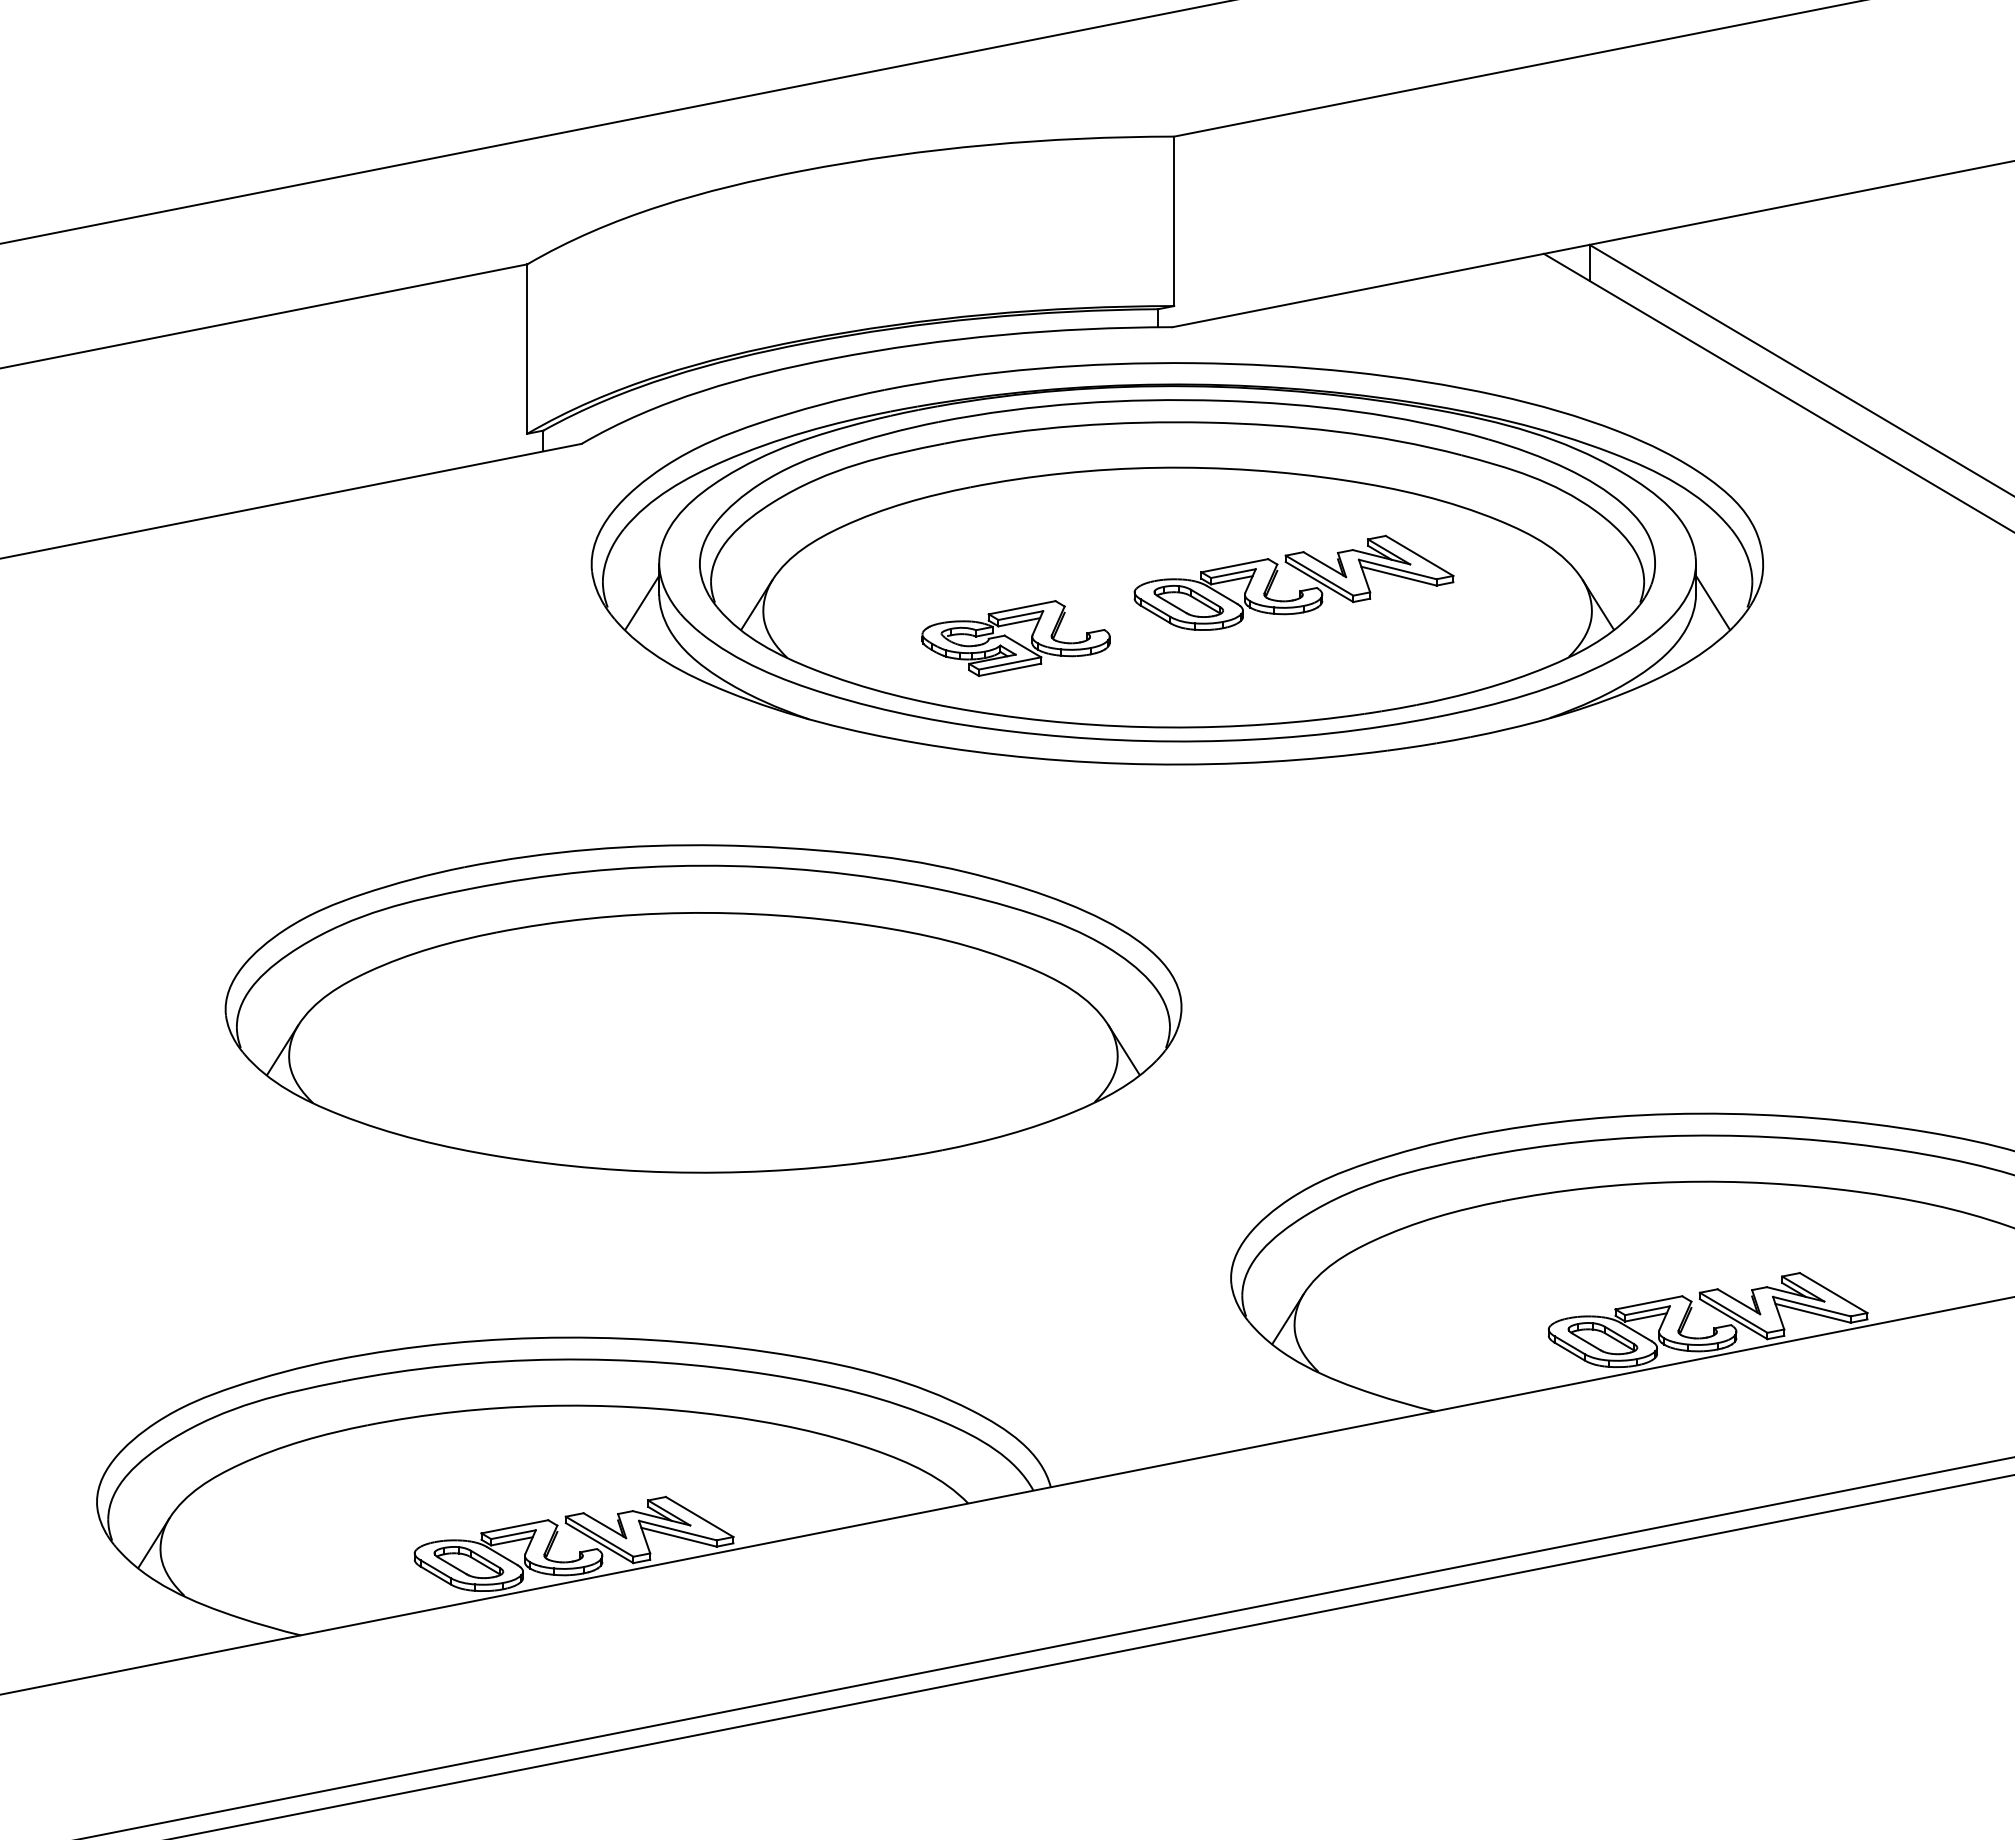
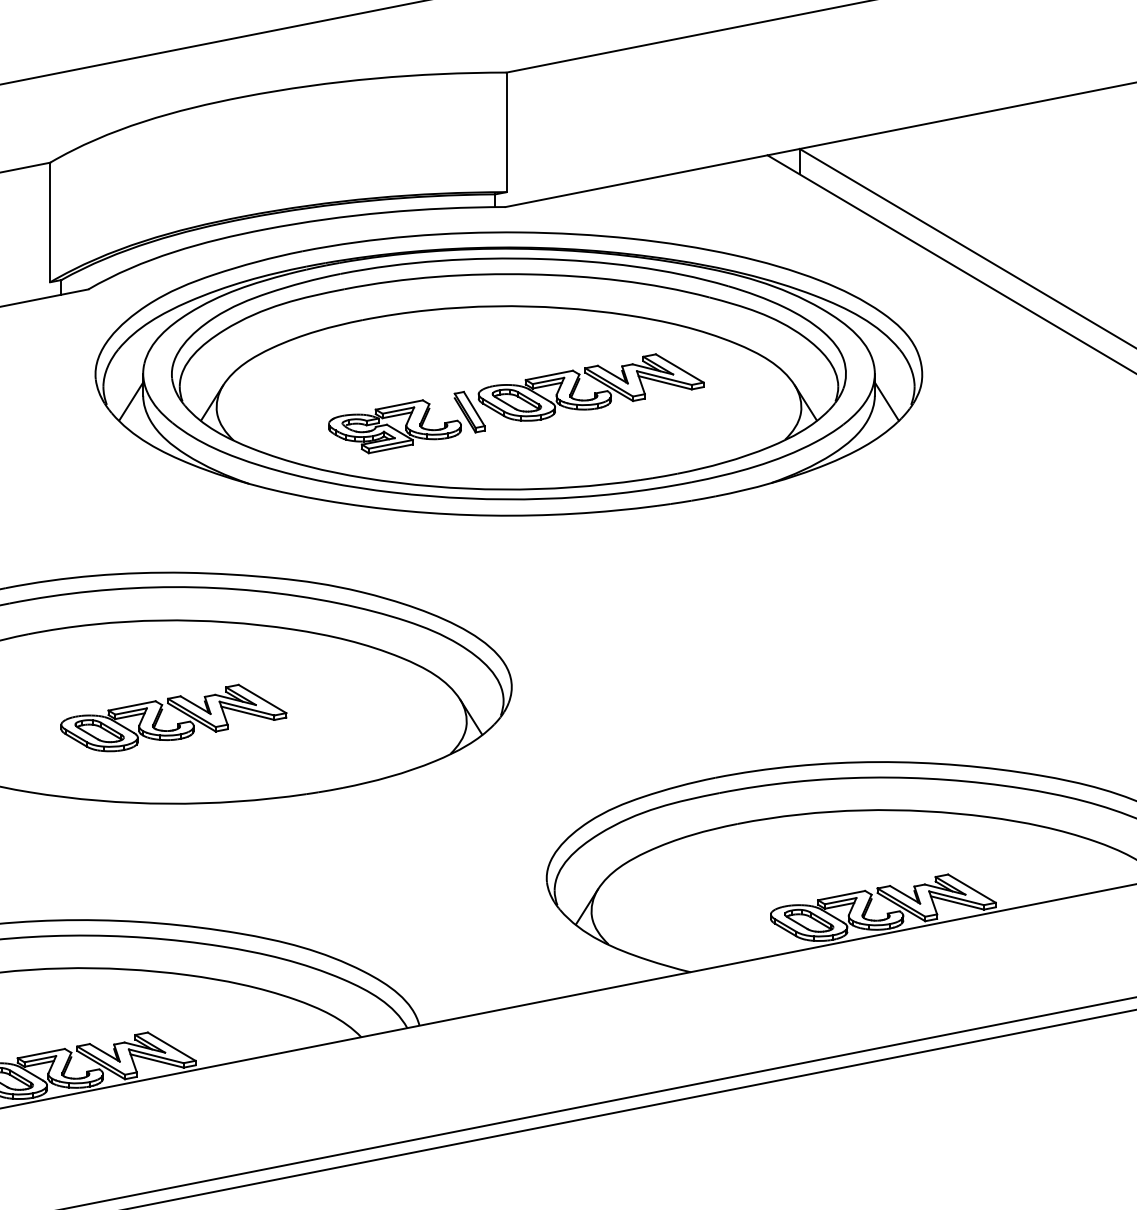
part: (1121, 617) -> (469, 411), added
part: (708, 1058) -> (177, 723), added

